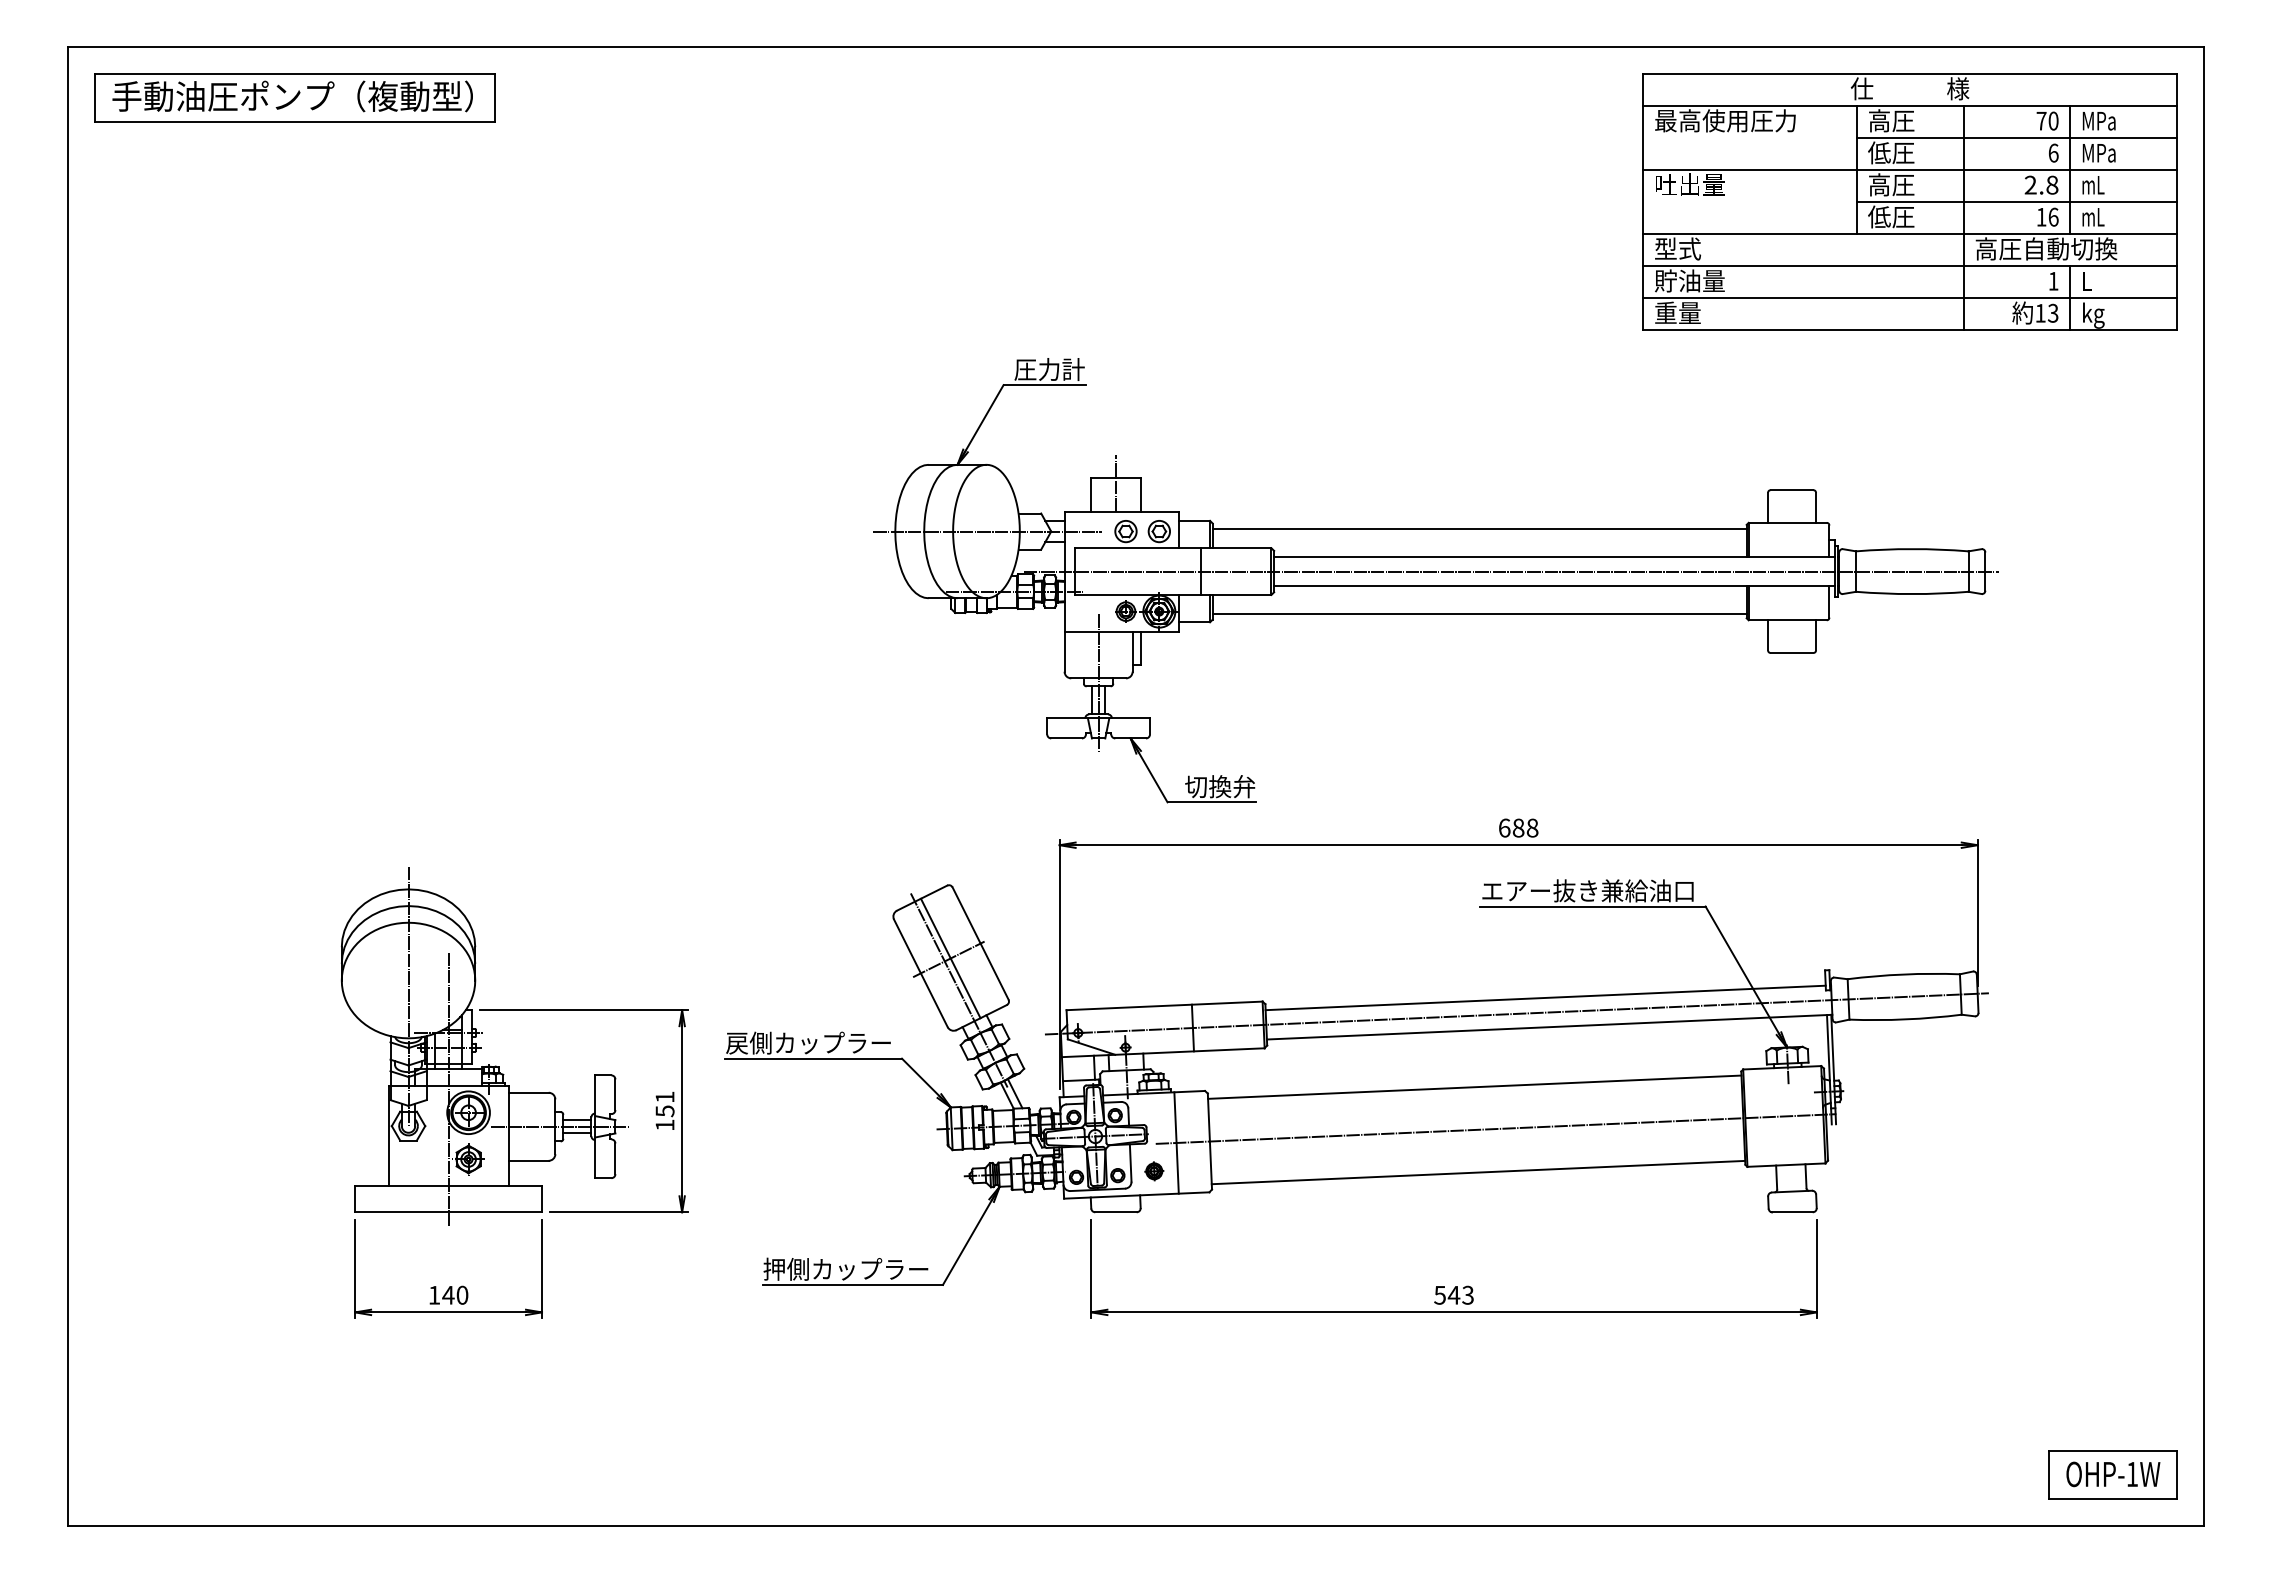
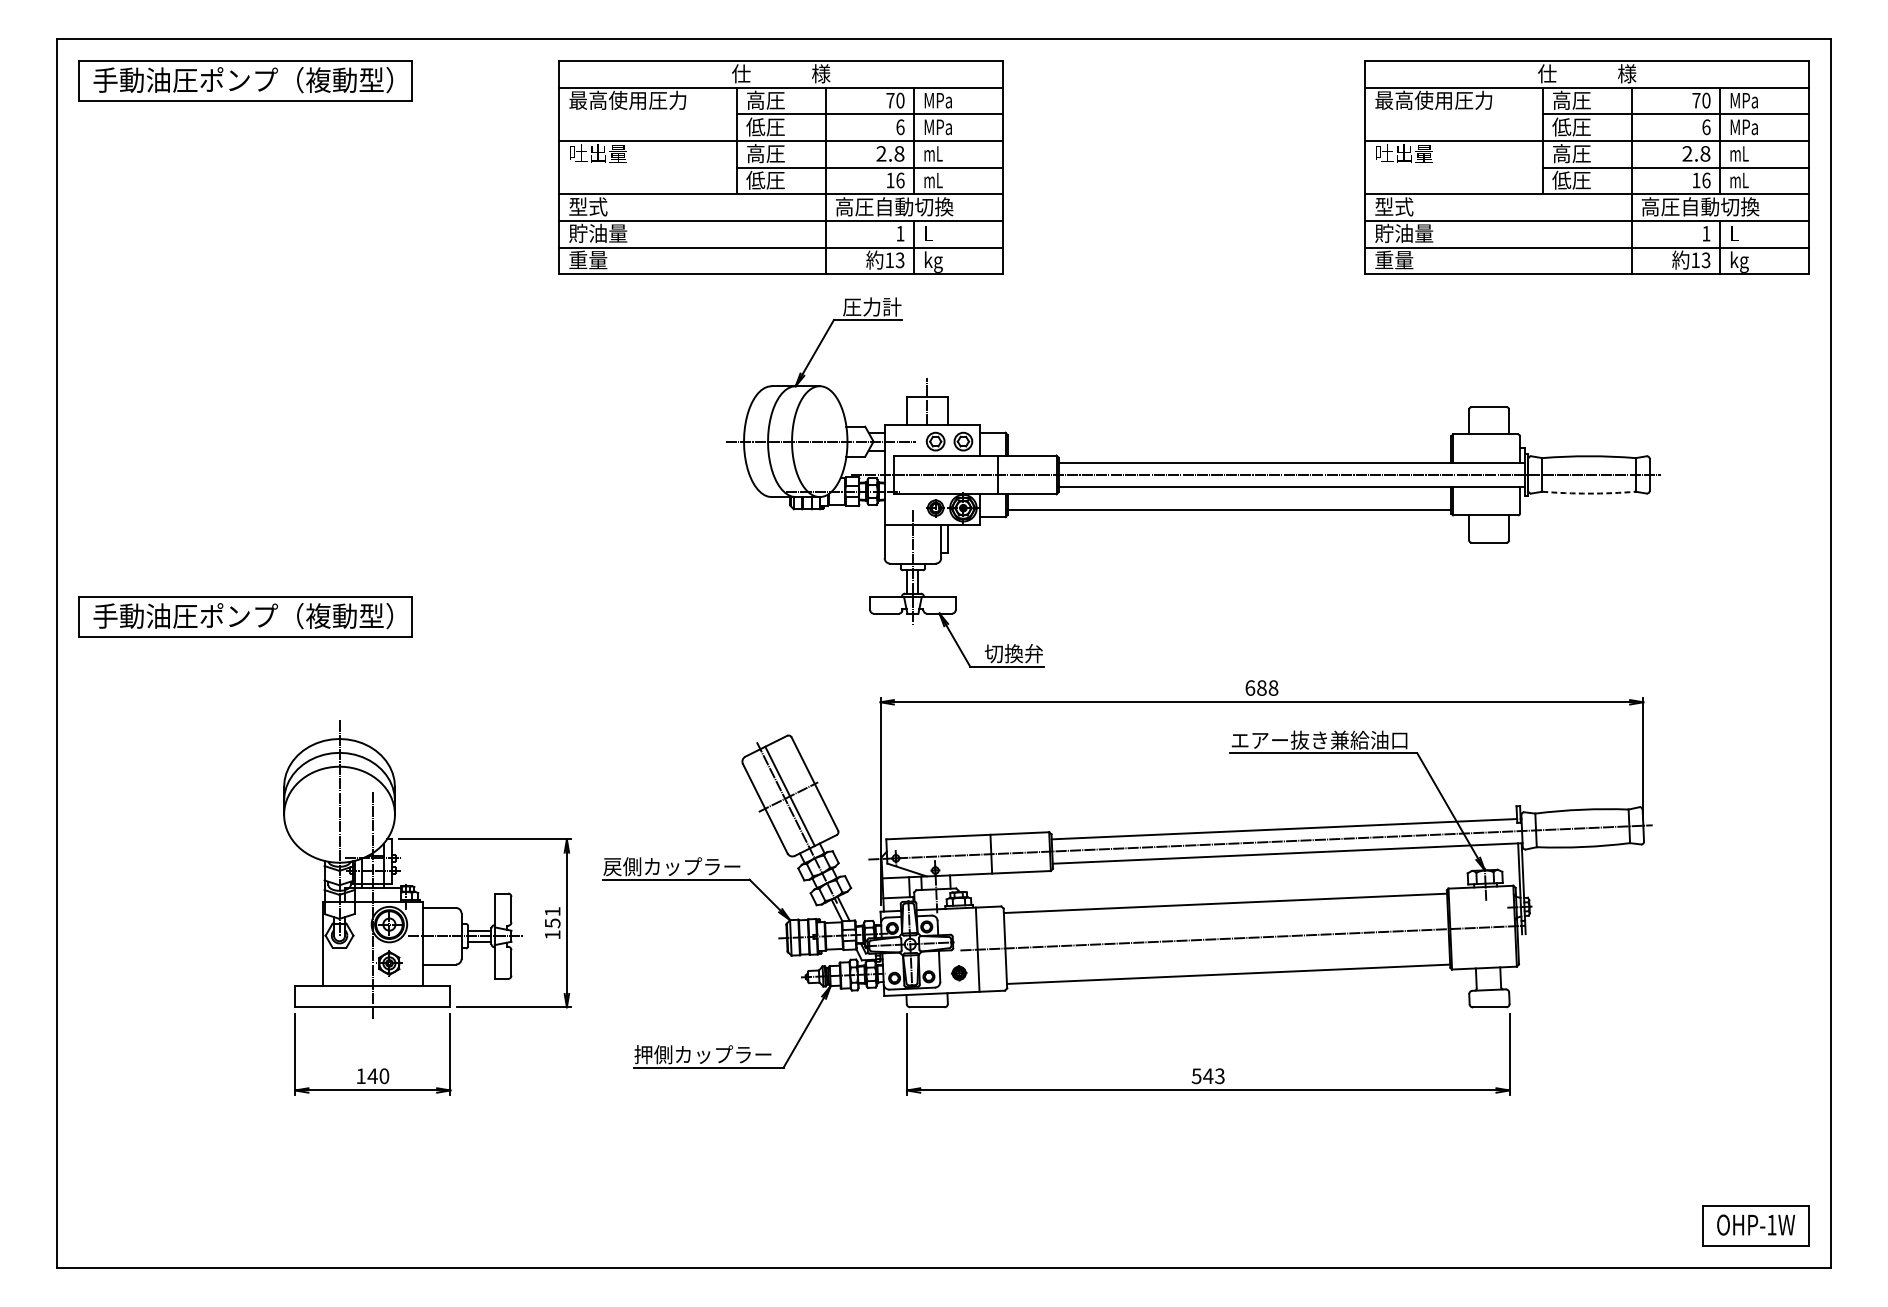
part: (939, 201) -> (780, 167), added
line: (1479, 528) -> (1229, 439), removed
arc: (1912, 594) -> (1589, 493), solid -> dashed
part: (294, 742) -> (244, 616), added

